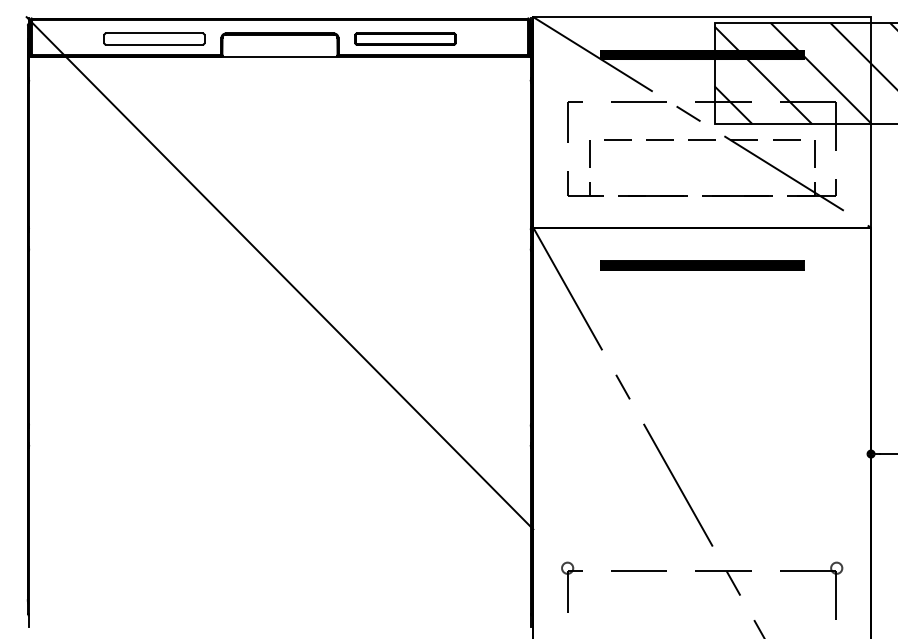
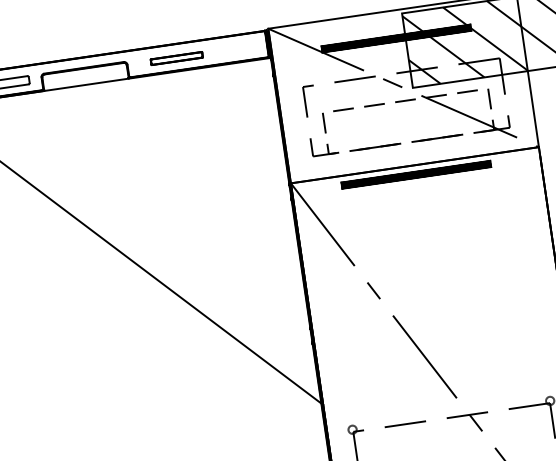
part: (405, 38) -> (176, 58), size x0.7
part: (702, 265) -> (416, 174), moved

